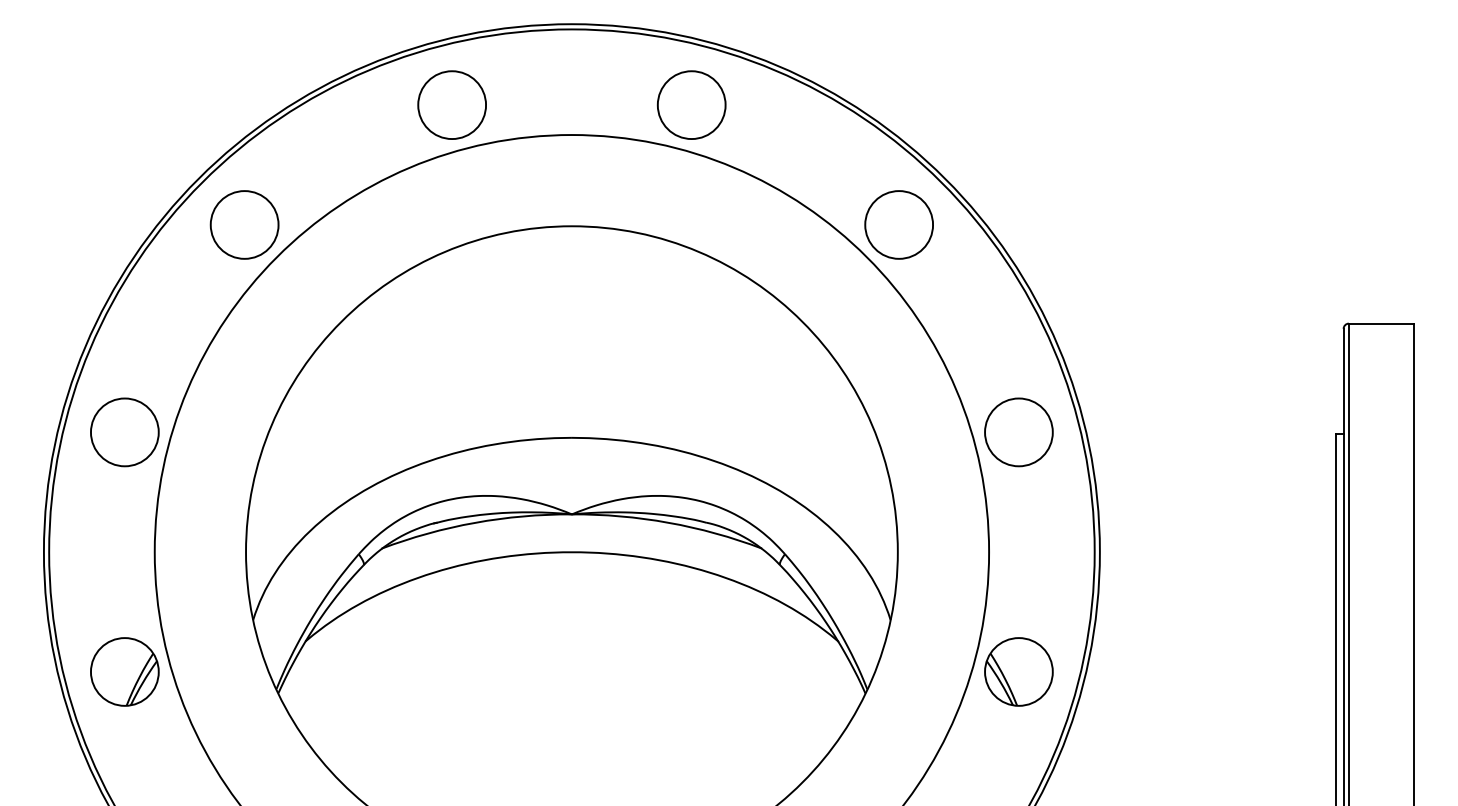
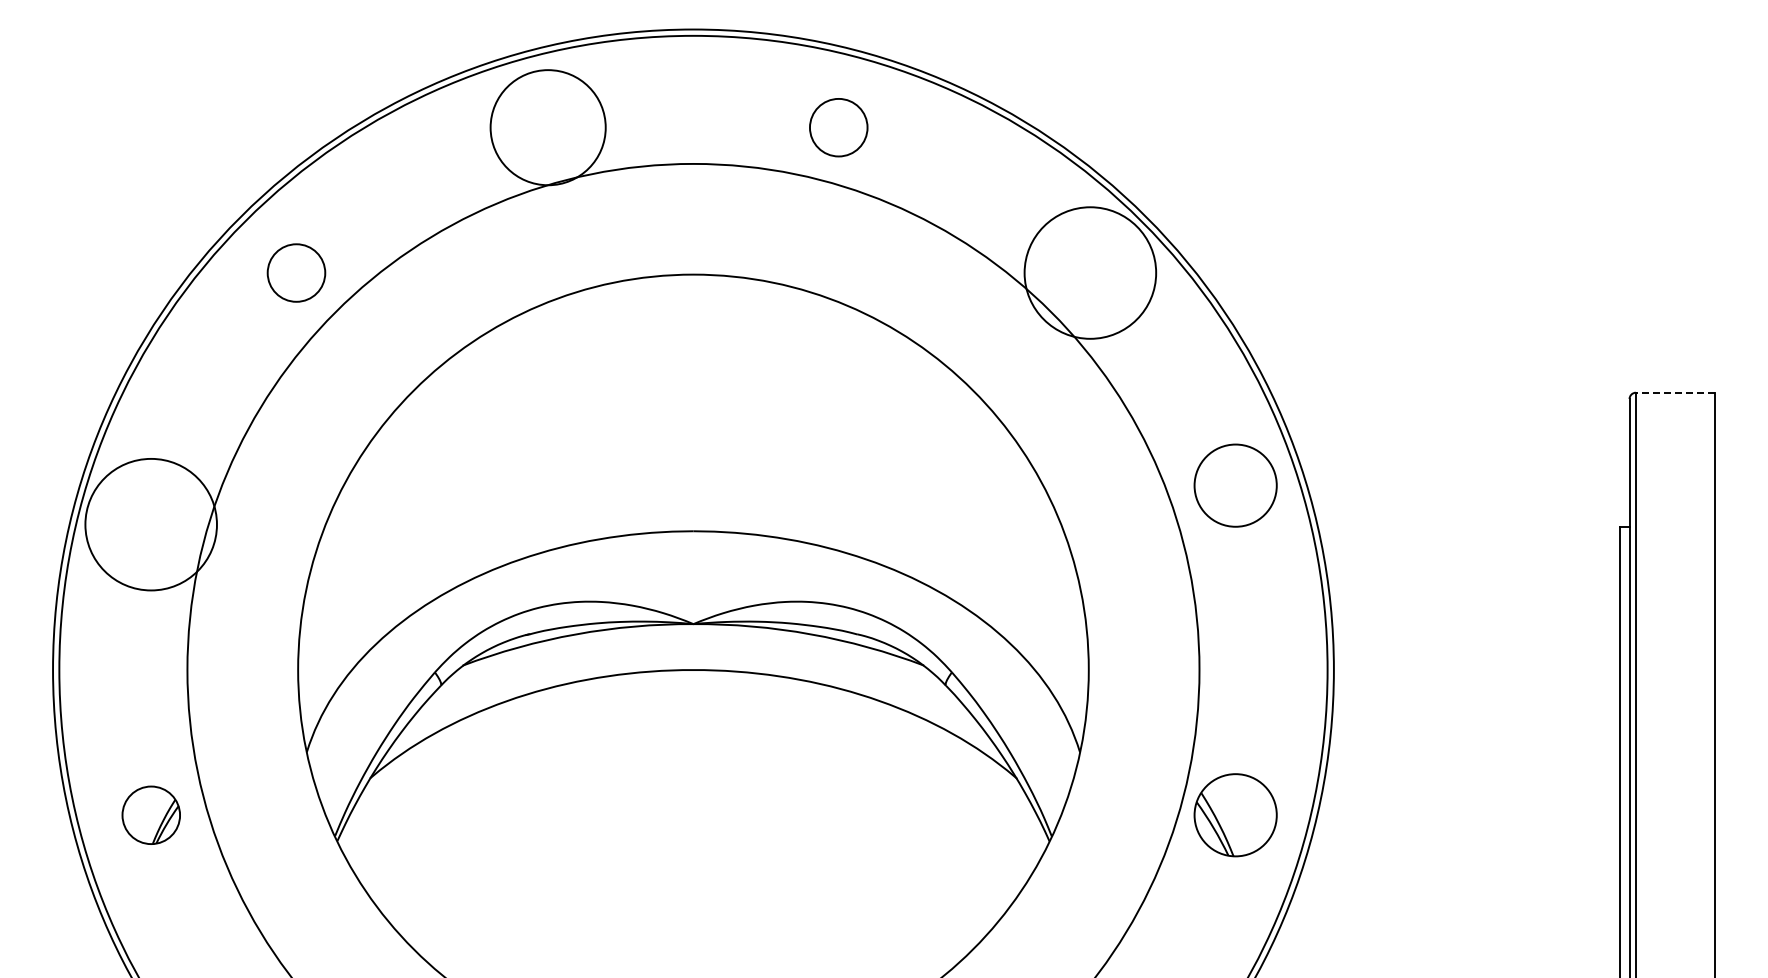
circle: (452, 104) -> (548, 127), size x1.4
circle: (691, 104) -> (838, 127), size x0.7
circle: (244, 224) -> (296, 272), size x0.7
circle: (899, 224) -> (1090, 272), size x1.6
line: (1381, 323) -> (1675, 392), solid -> dashed
circle: (125, 432) -> (151, 524), size x1.6
circle: (1018, 432) -> (1235, 485), moved
part: (125, 672) -> (151, 815), size x0.7

